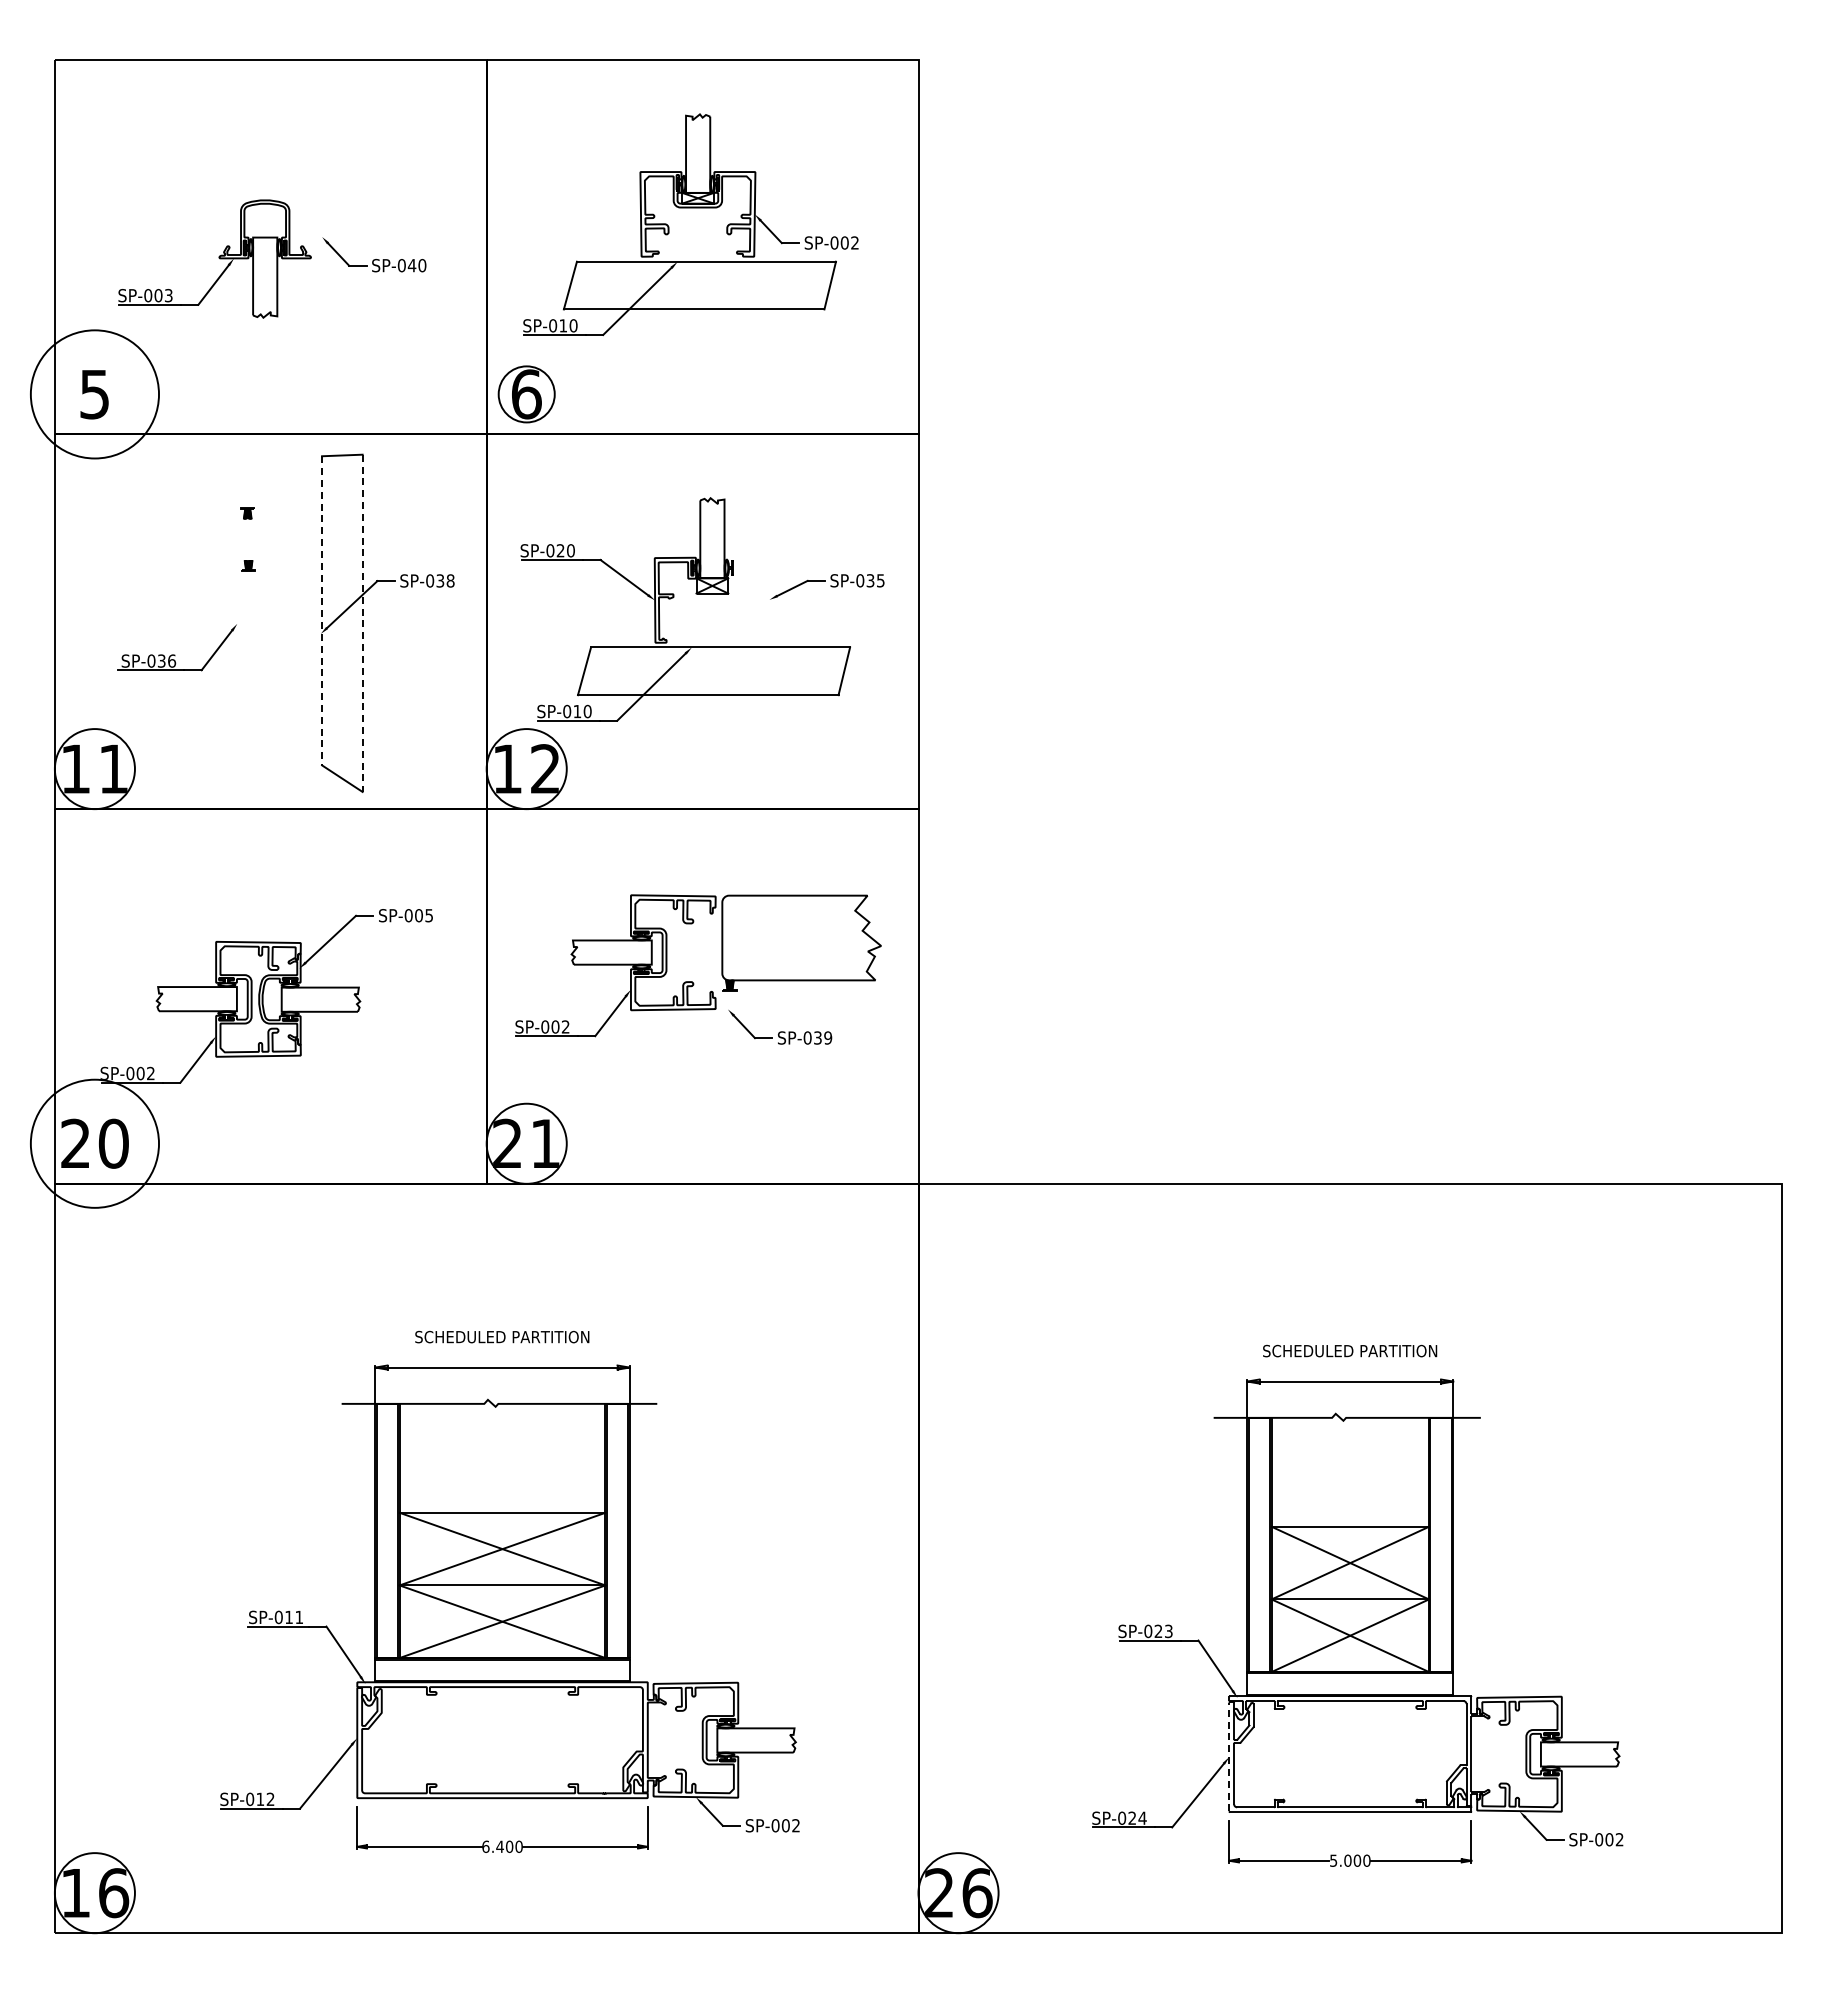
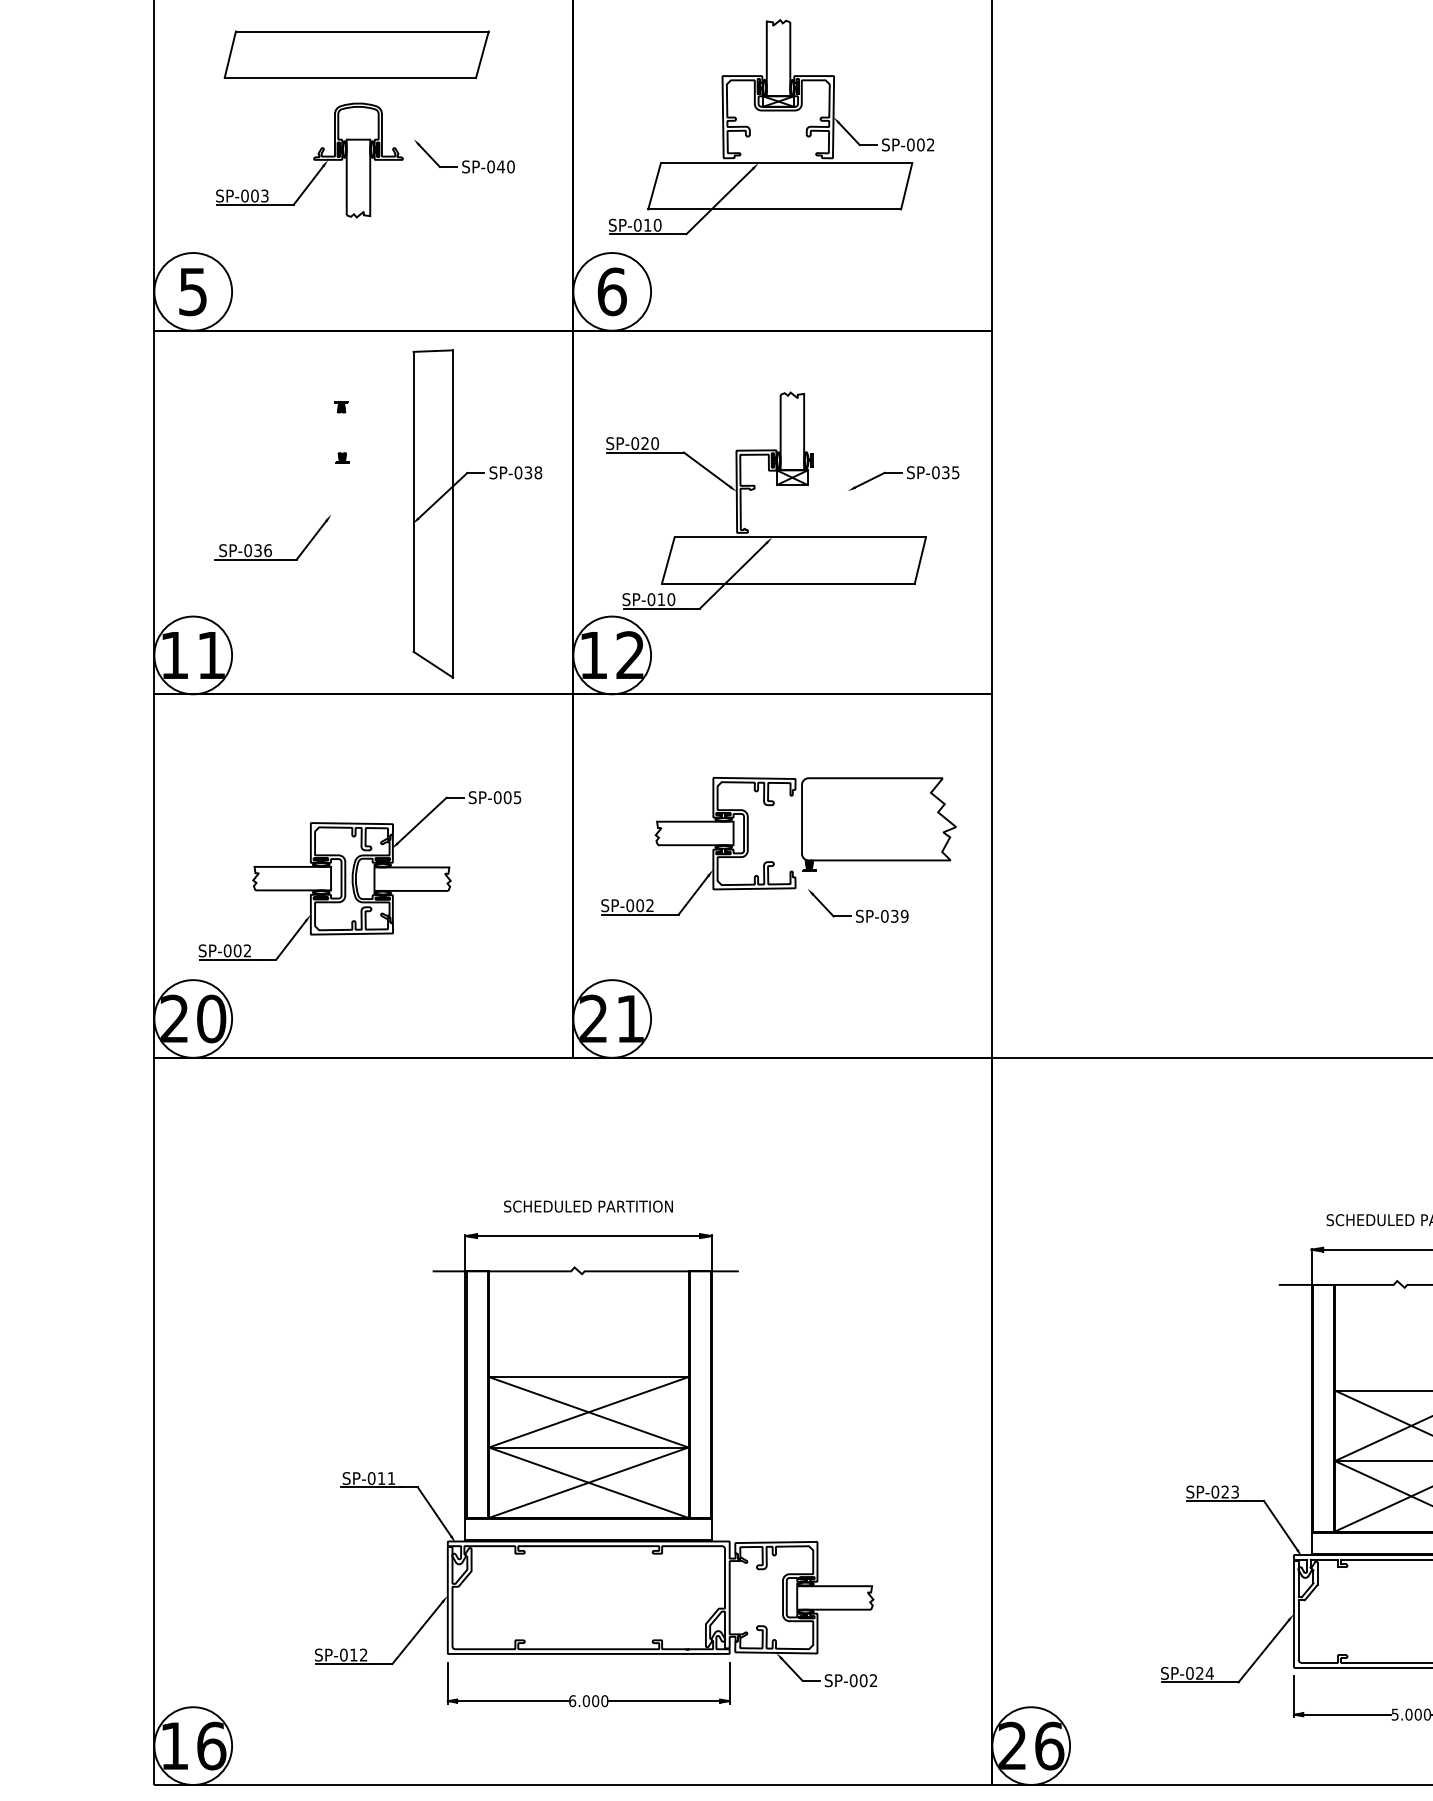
part: (263, 149) -> (356, 54), added
circle: (94, 394) -> (192, 291), size x0.62
circle: (526, 394) -> (611, 291), size x1.43
line: (322, 610) -> (414, 501), dashed -> solid
line: (362, 623) -> (452, 514), dashed -> solid
circle: (94, 1143) -> (192, 1018), size x0.62
line: (1229, 1756) -> (1294, 1613), dashed -> solid
text: (499, 1846) -> (585, 1700), 6.400 -> 6.000

